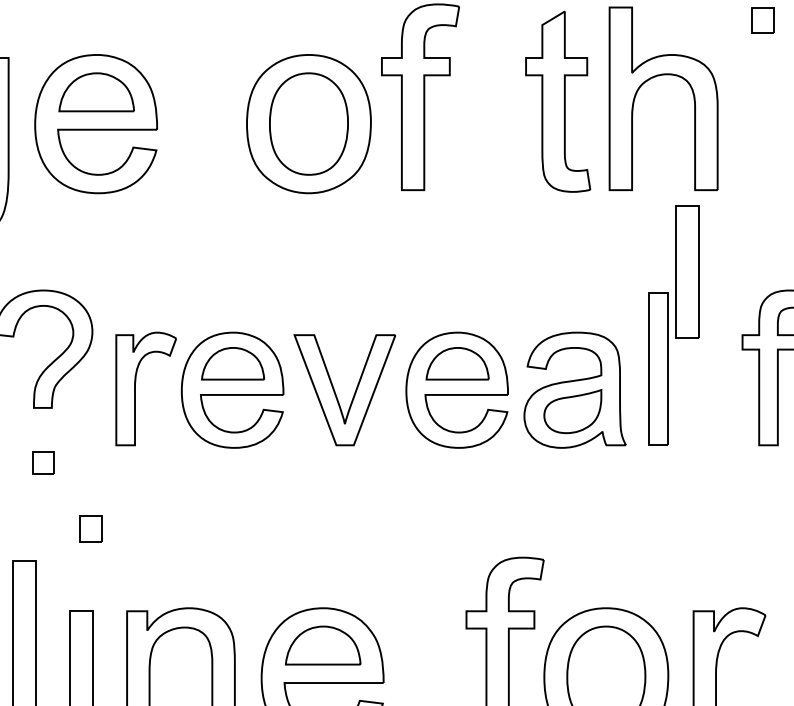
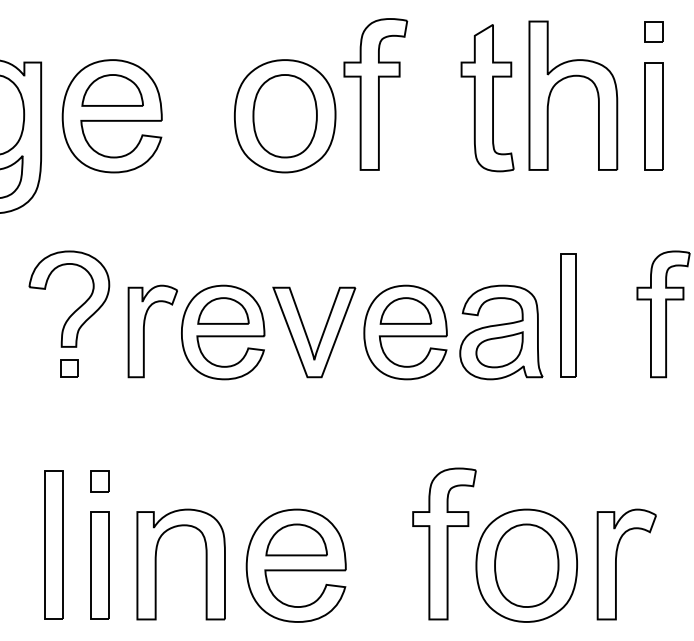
part: (687, 272) -> (653, 116), moved
part: (43, 462) -> (69, 368), moved
part: (90, 529) -> (99, 481), moved

